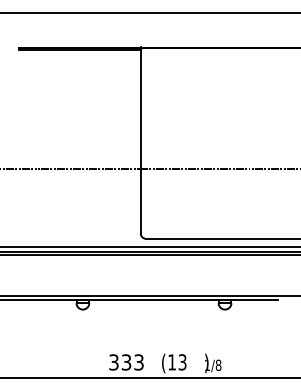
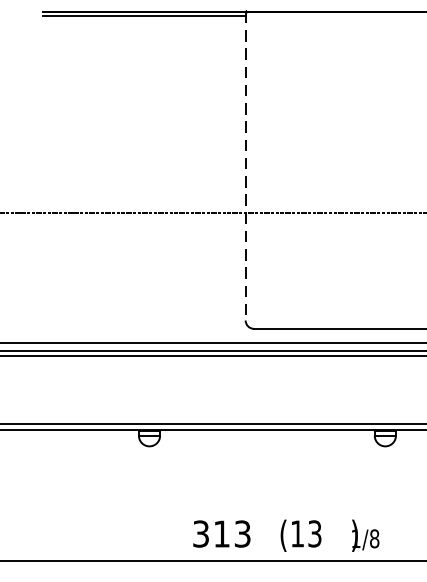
line: (140, 141) -> (245, 167), solid -> dashed
text: (126, 362) -> (221, 534), 333 -> 313

